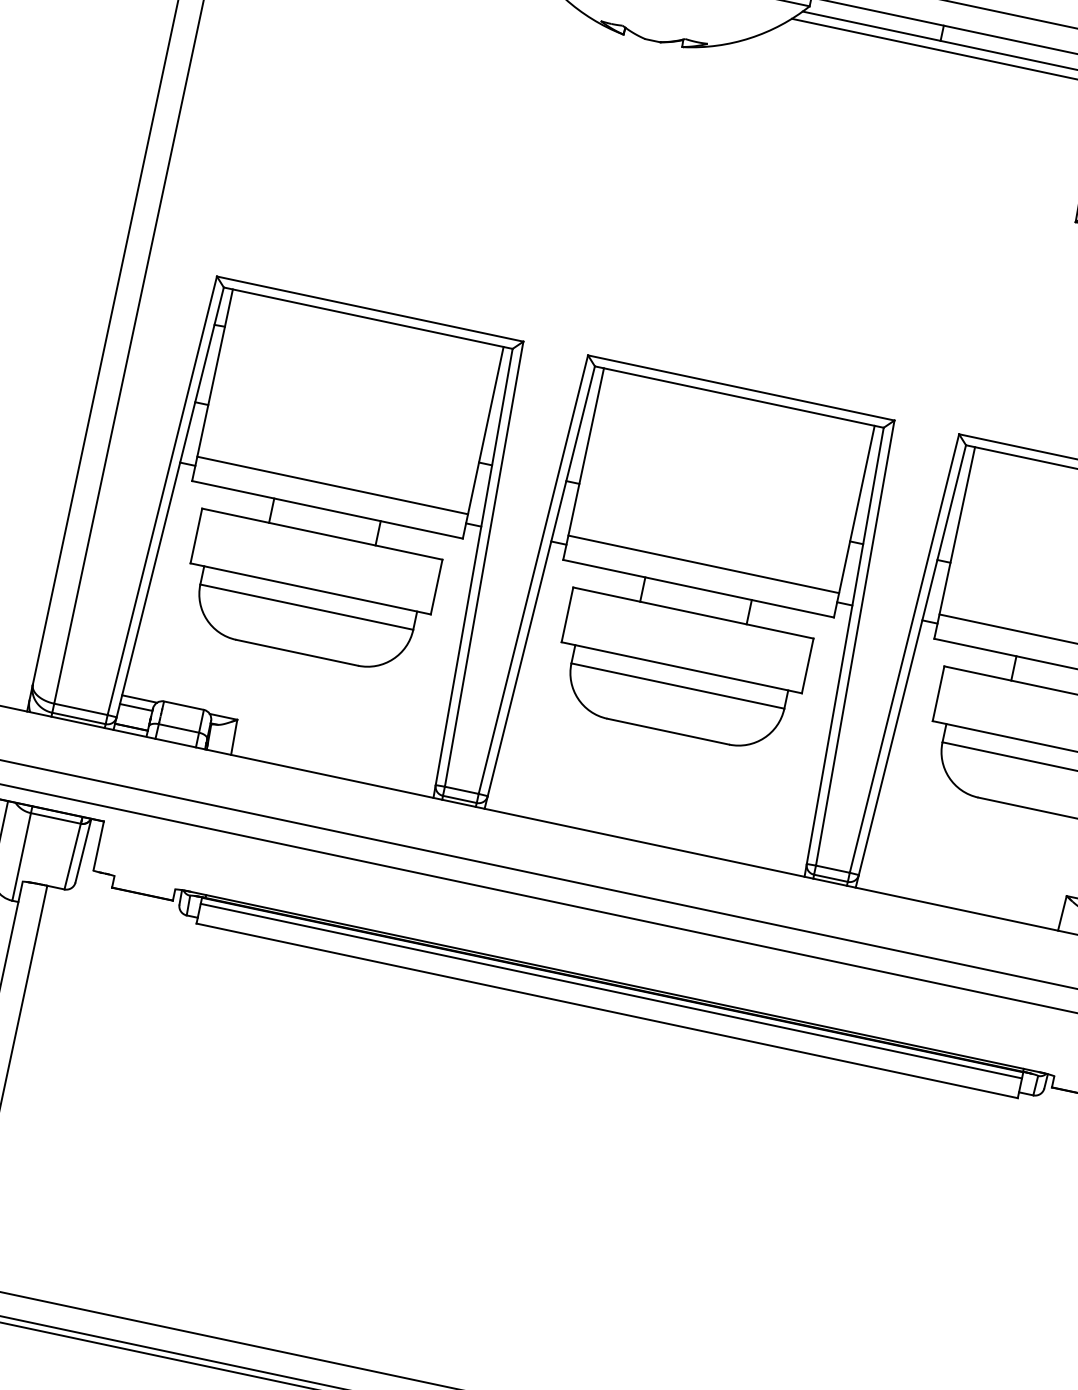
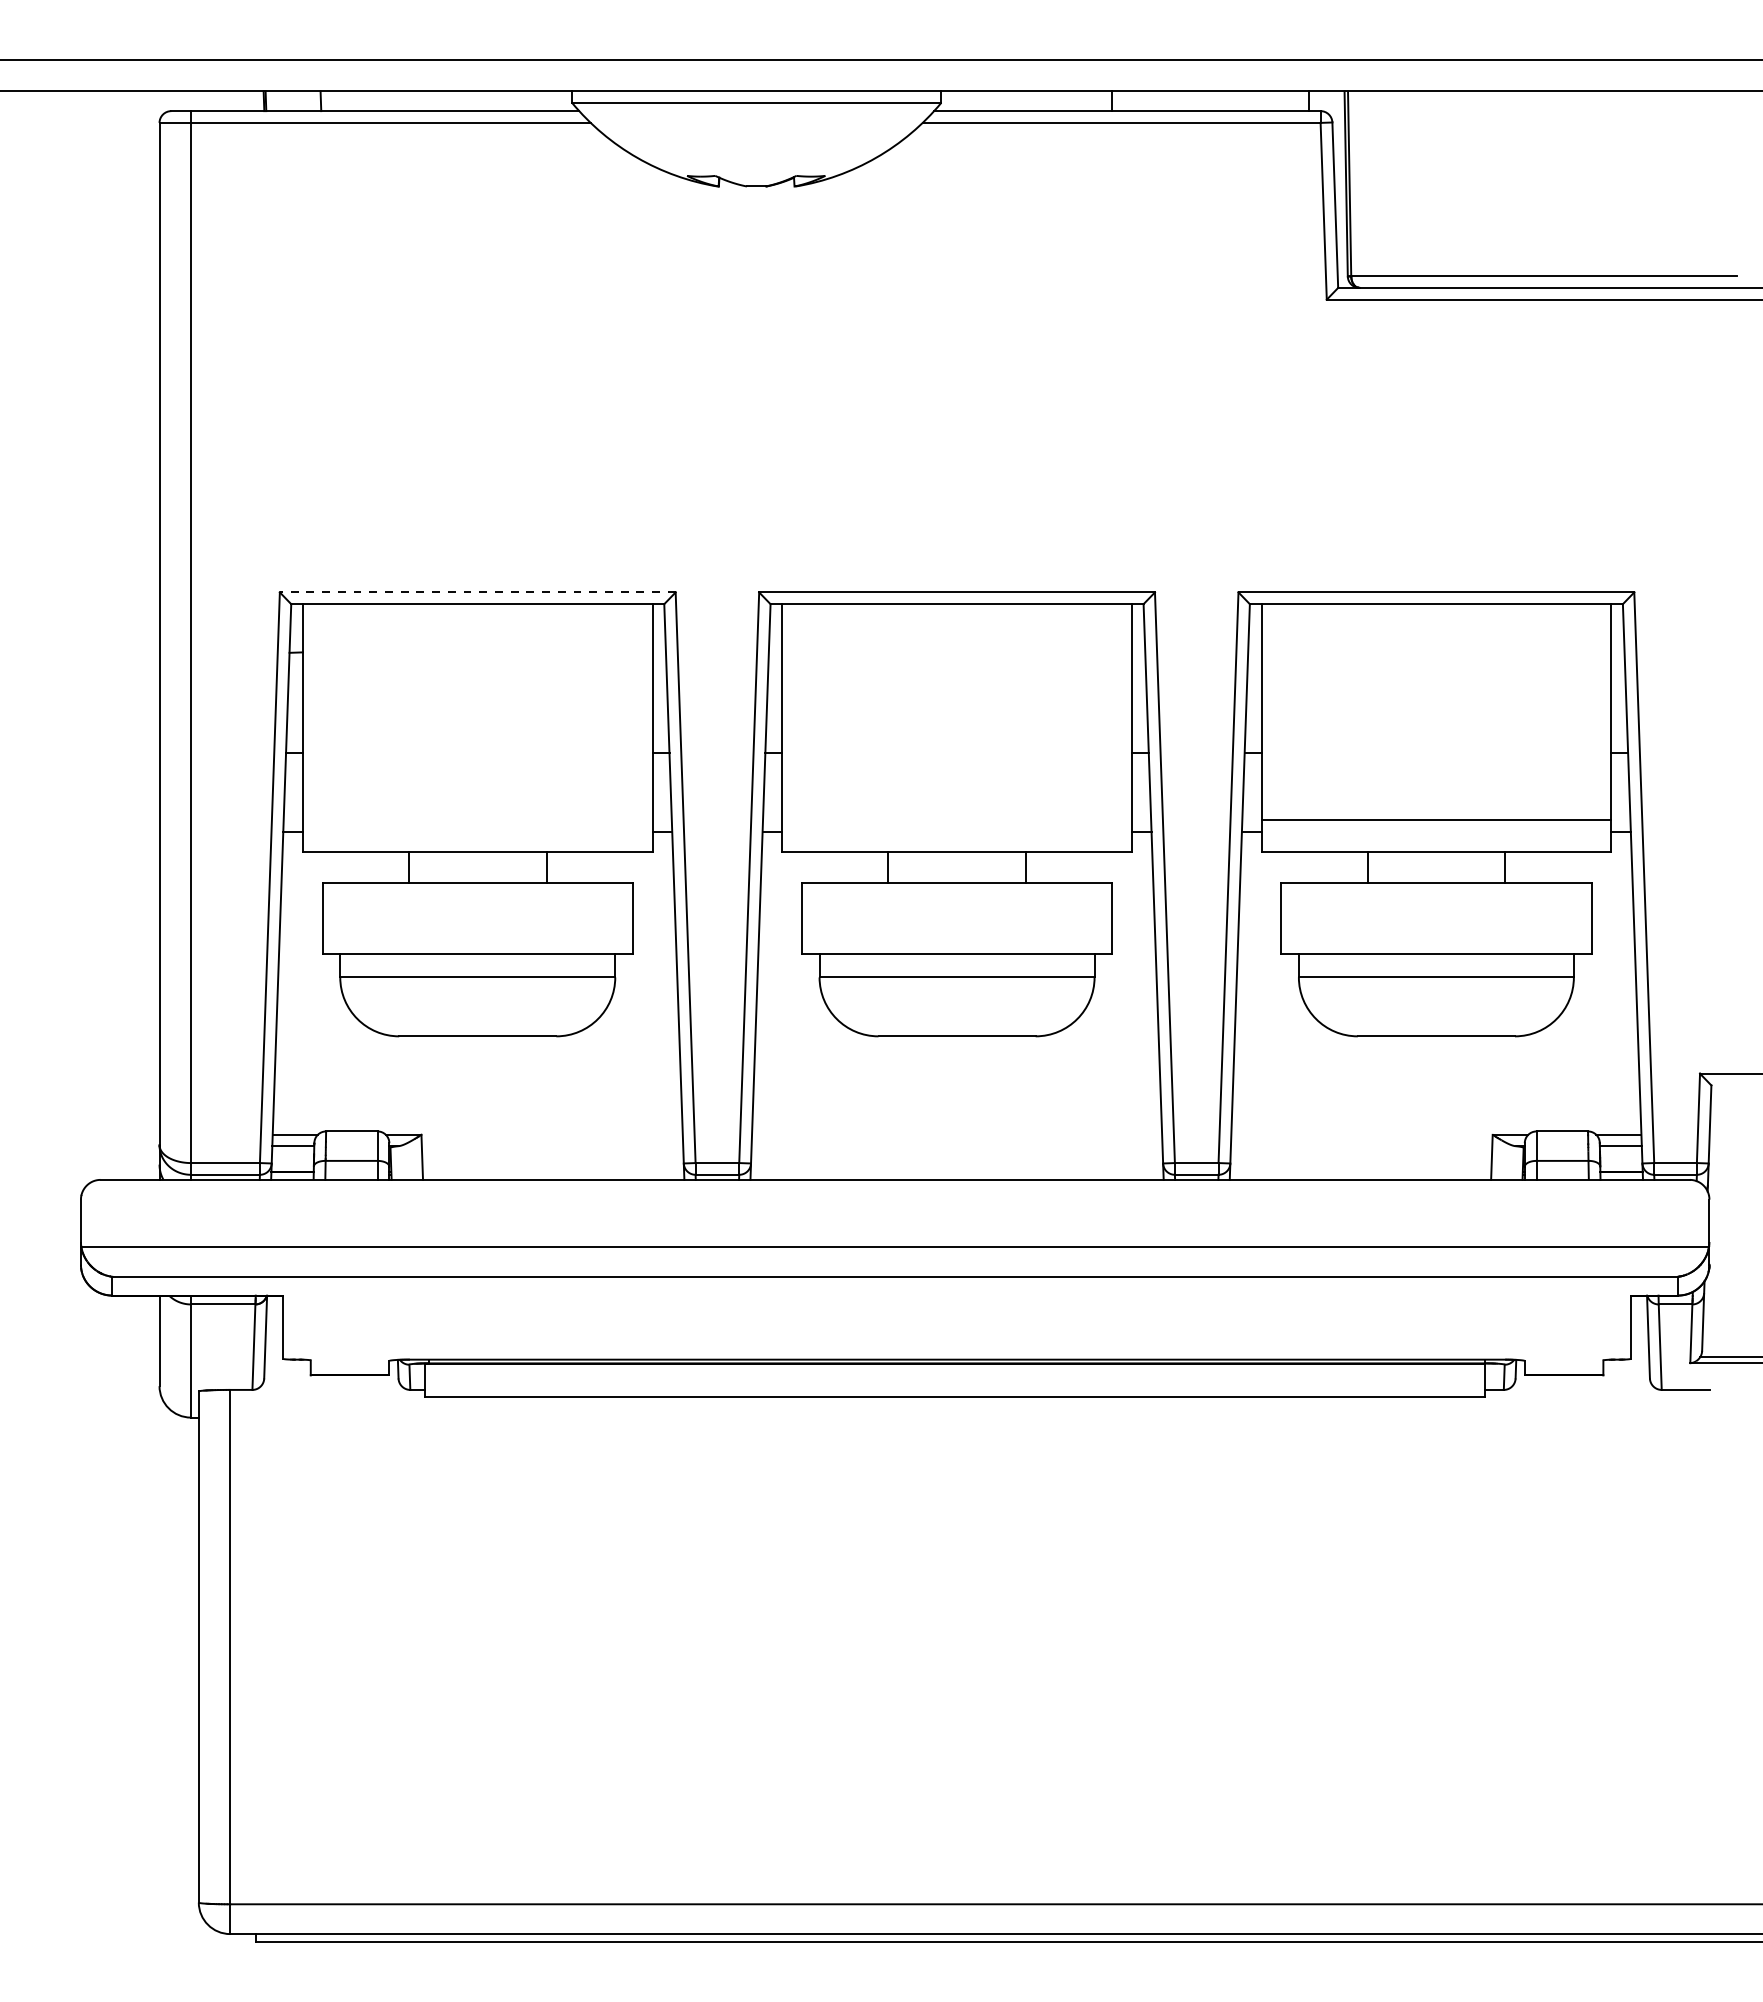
line: (369, 309) -> (477, 592), solid -> dashed
line: (332, 485) -> (477, 820), removed
line: (703, 564) -> (956, 820), removed
line: (611, 990) -> (954, 1371), removed

